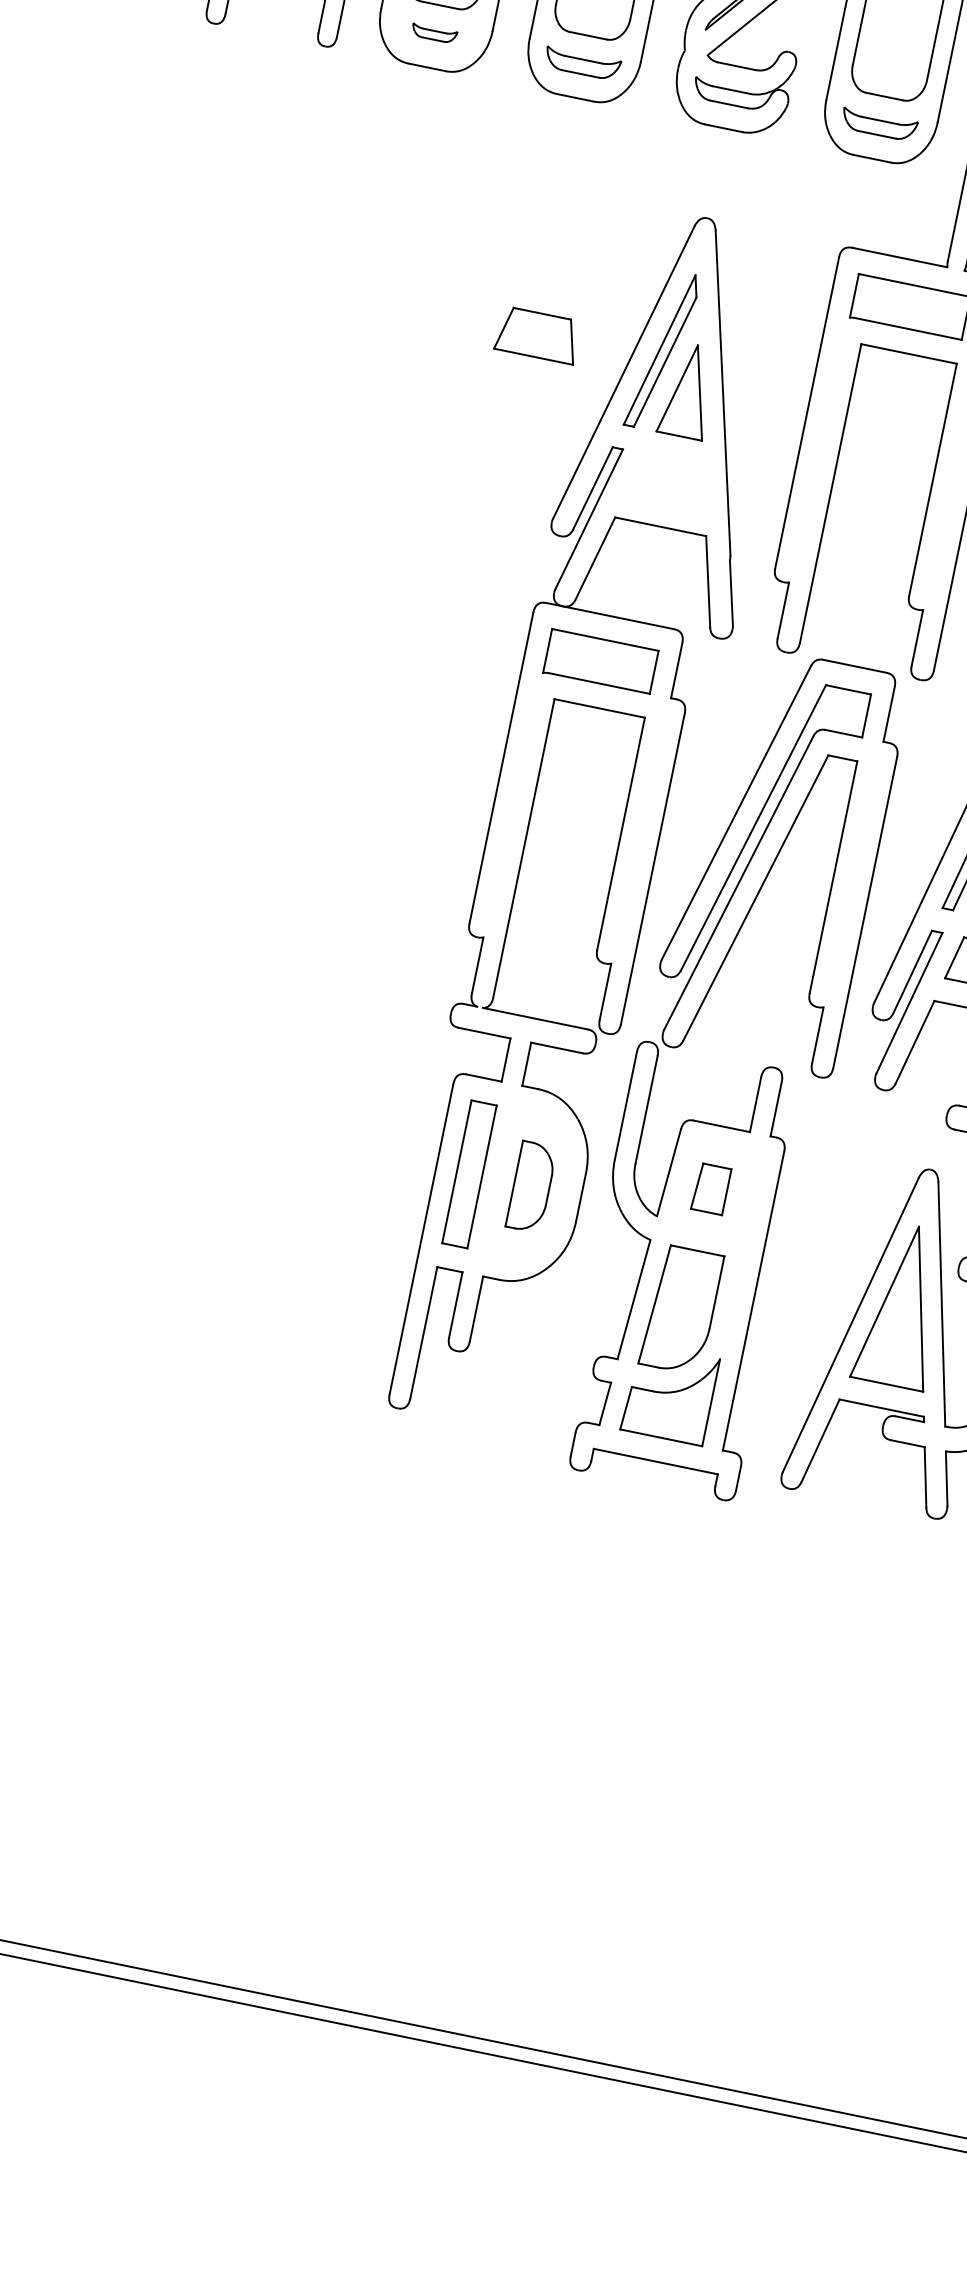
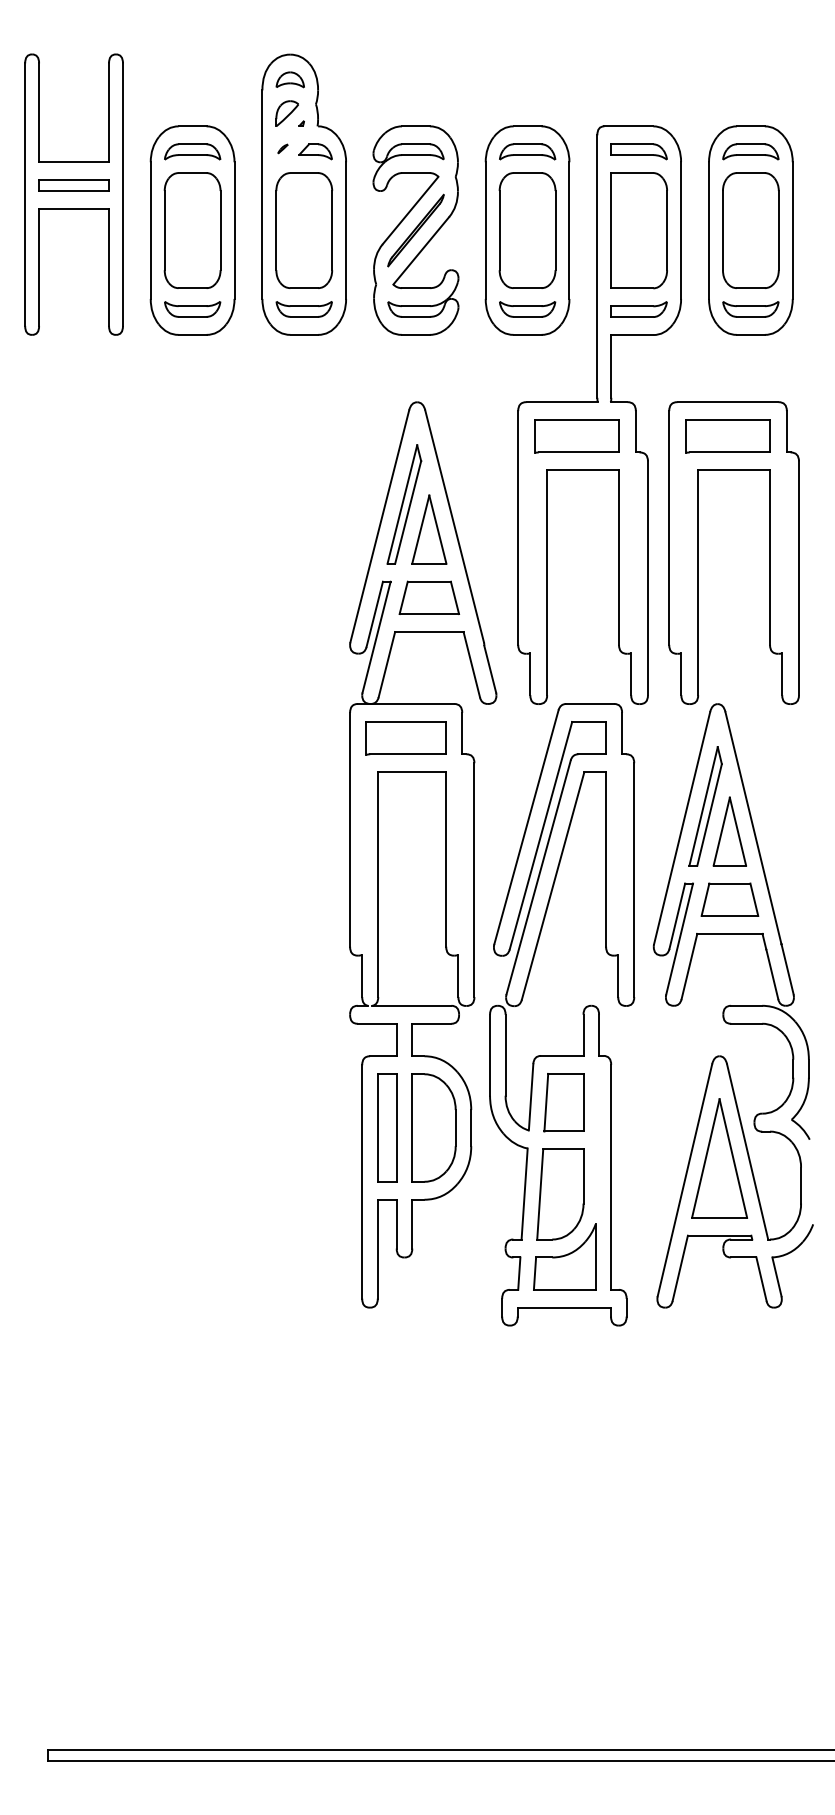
part: (433, 33) -> (192, 309), size x1.67
part: (538, 334) -> (429, 597), moved
part: (531, 1186) -> (433, 1127), size x1.67
part: (710, 1188) -> (563, 1102), size x1.67

